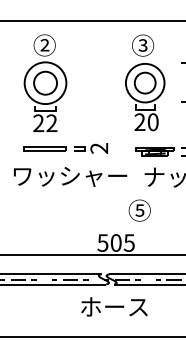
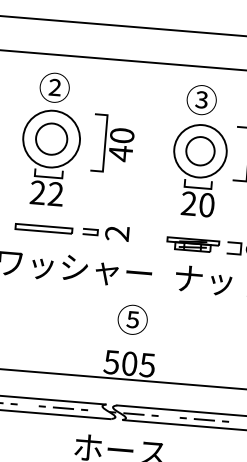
part: (90, 82) -> (112, 143), added
part: (145, 82) -> (200, 150), moved
text: (139, 210) -> (132, 319), moved

